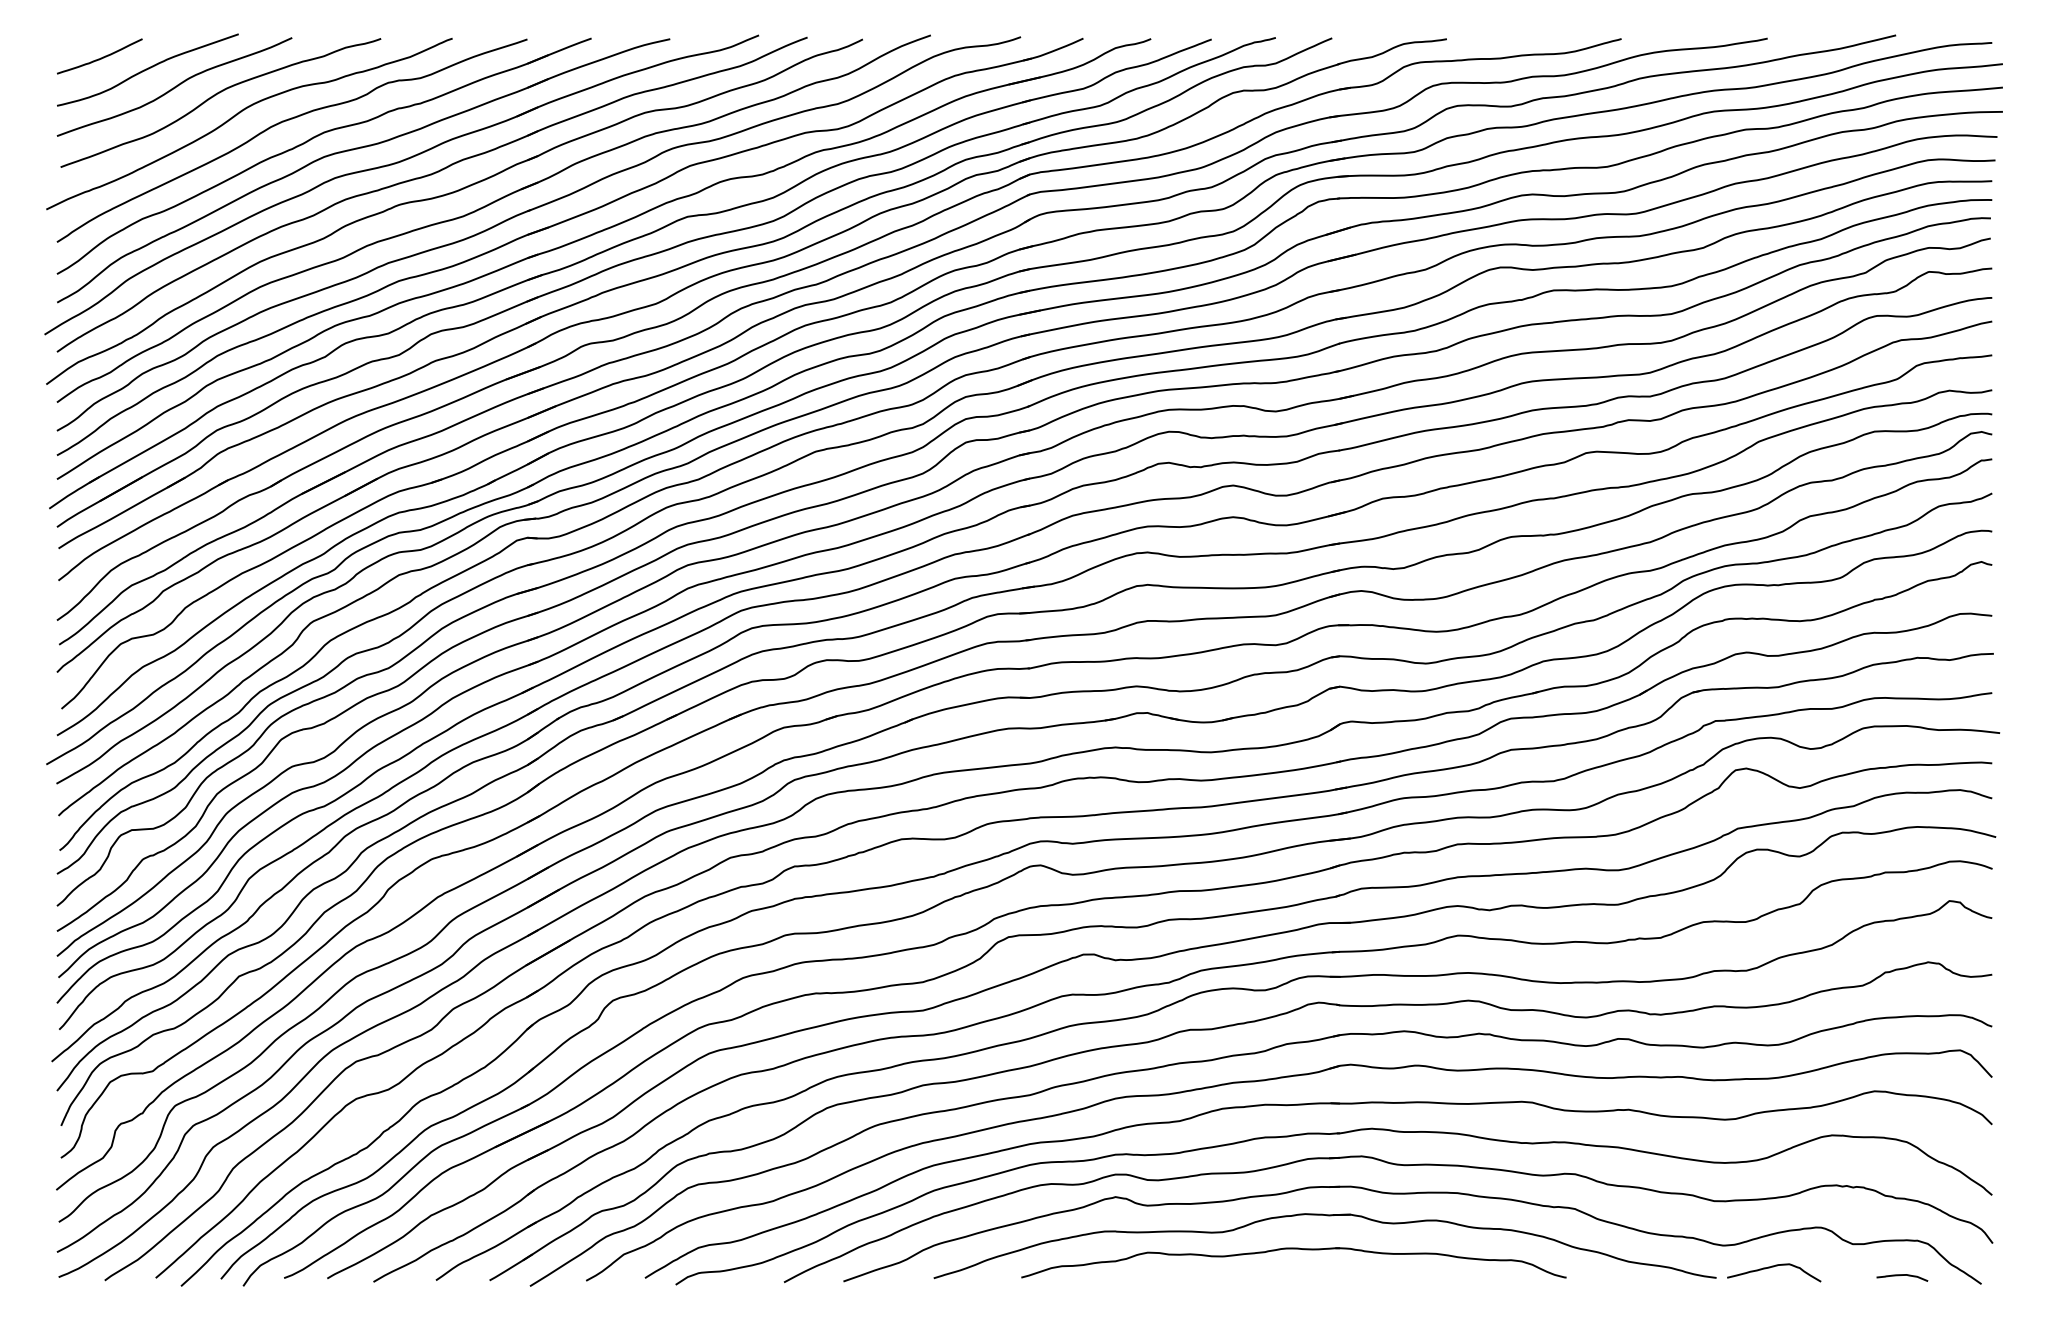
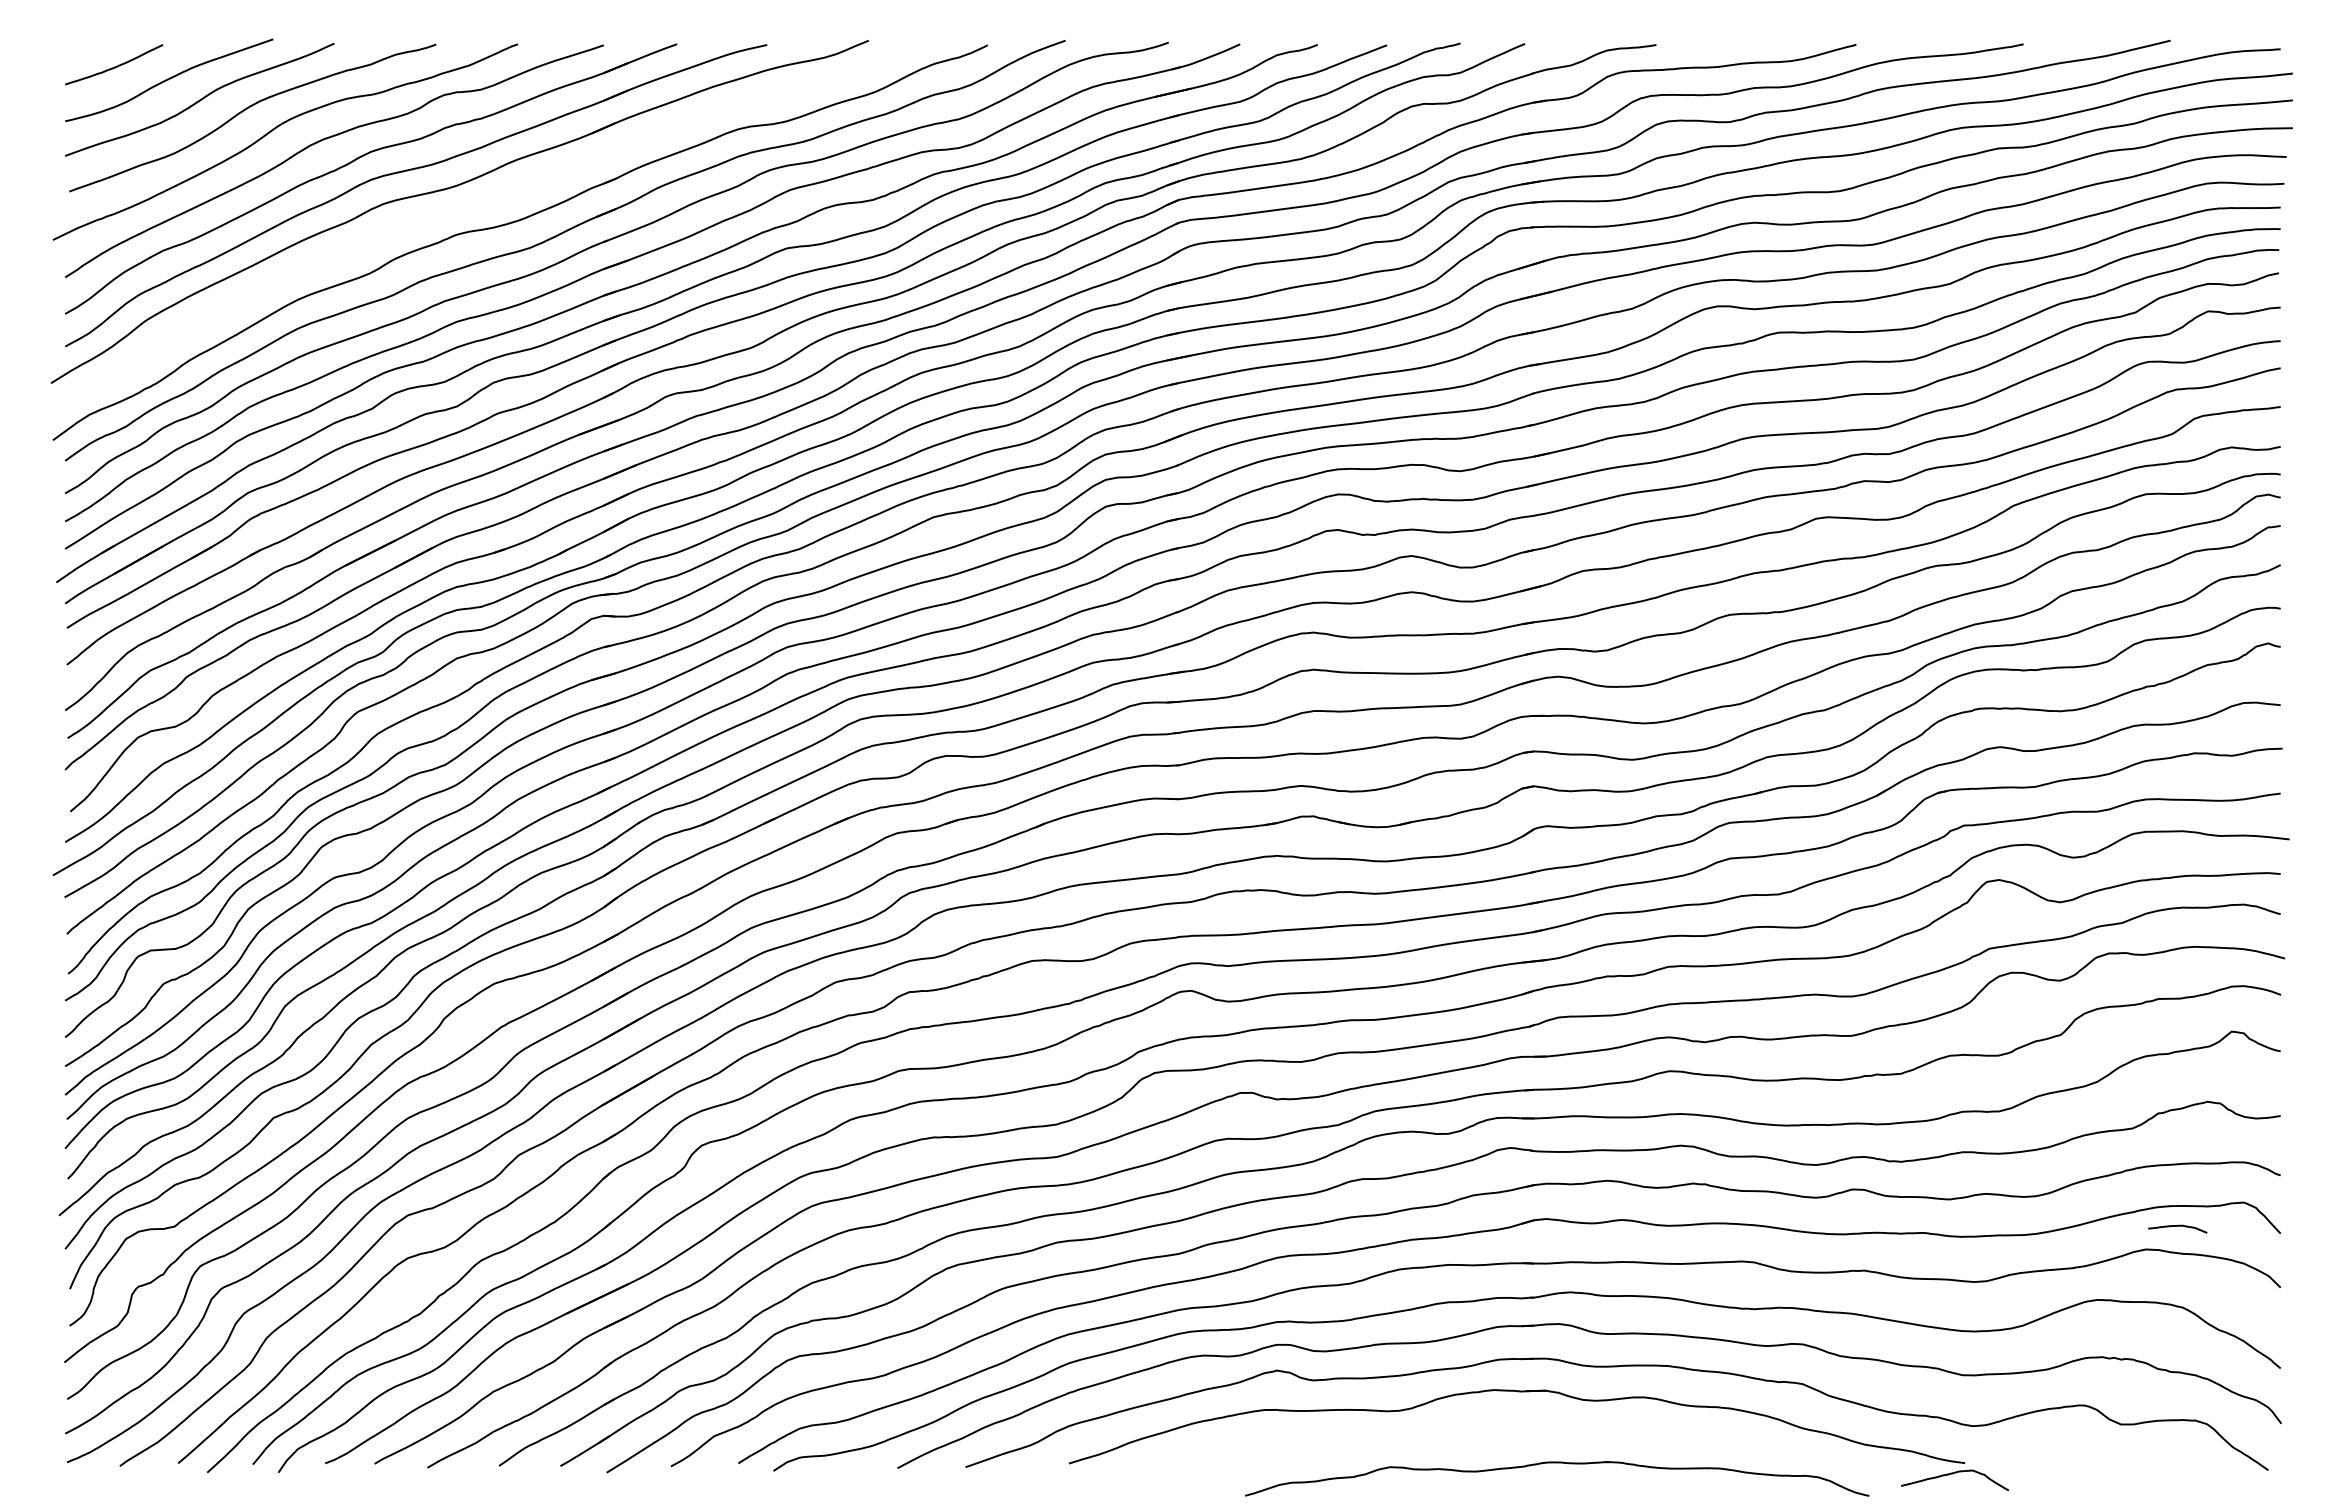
part: (427, 176) -> (489, 202), removed
part: (1294, 1249) -> (1557, 1463), moved
curve: (1771, 1267) -> (1952, 1474), moved
curve: (1902, 1275) -> (2177, 1226), moved

